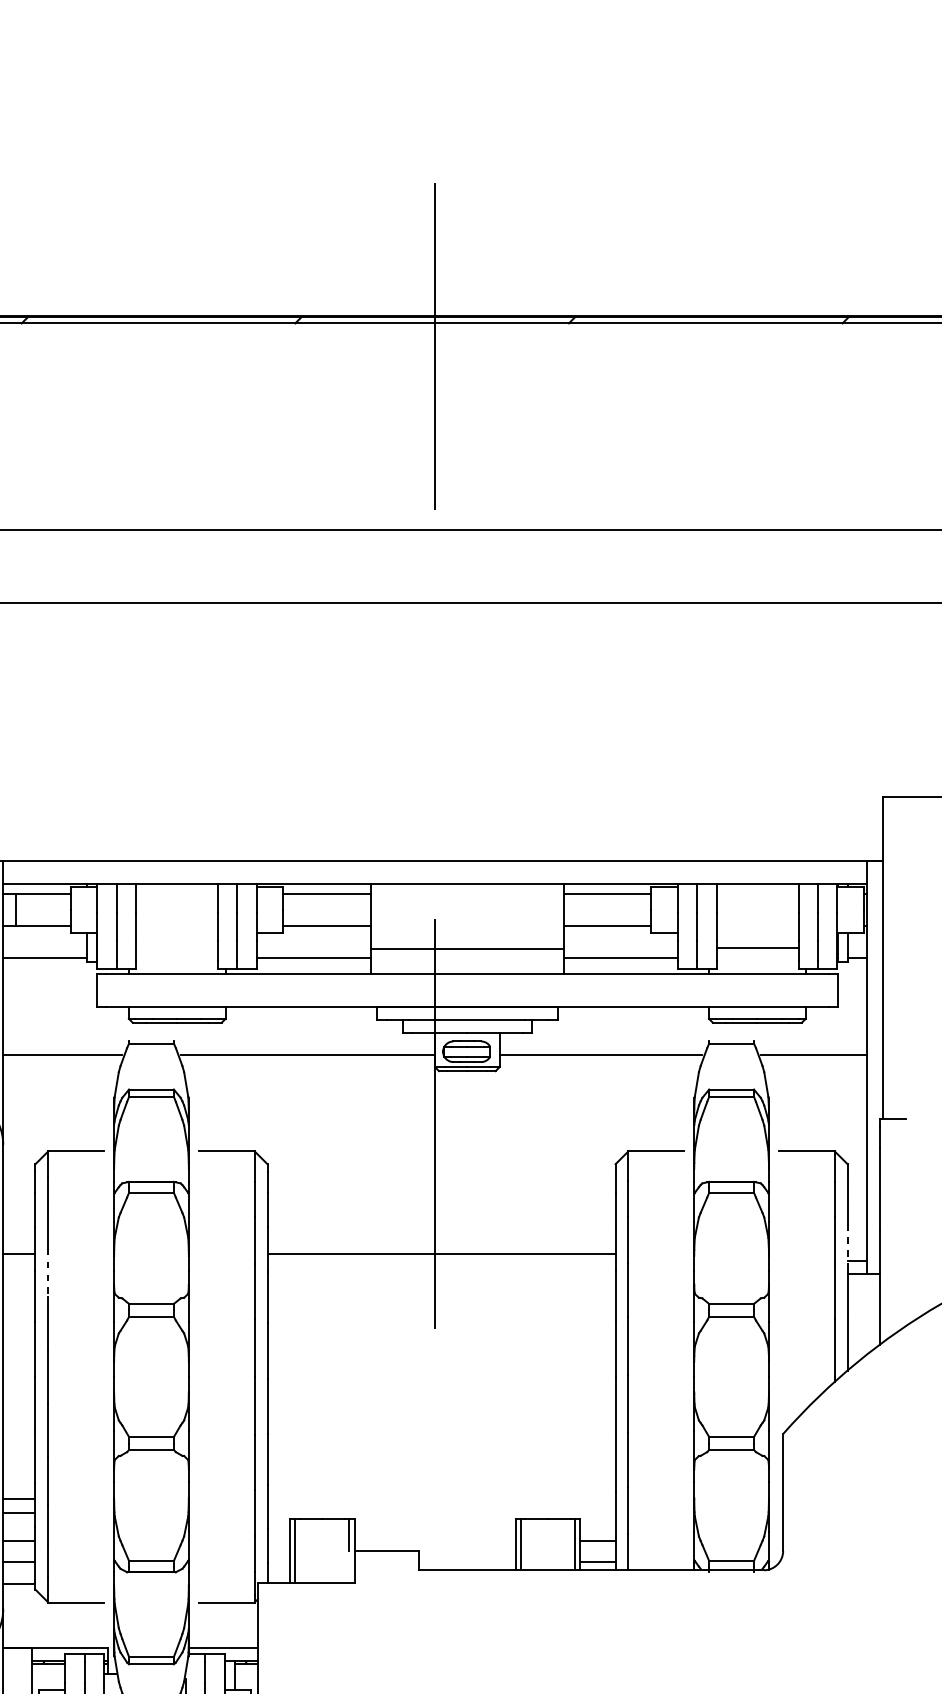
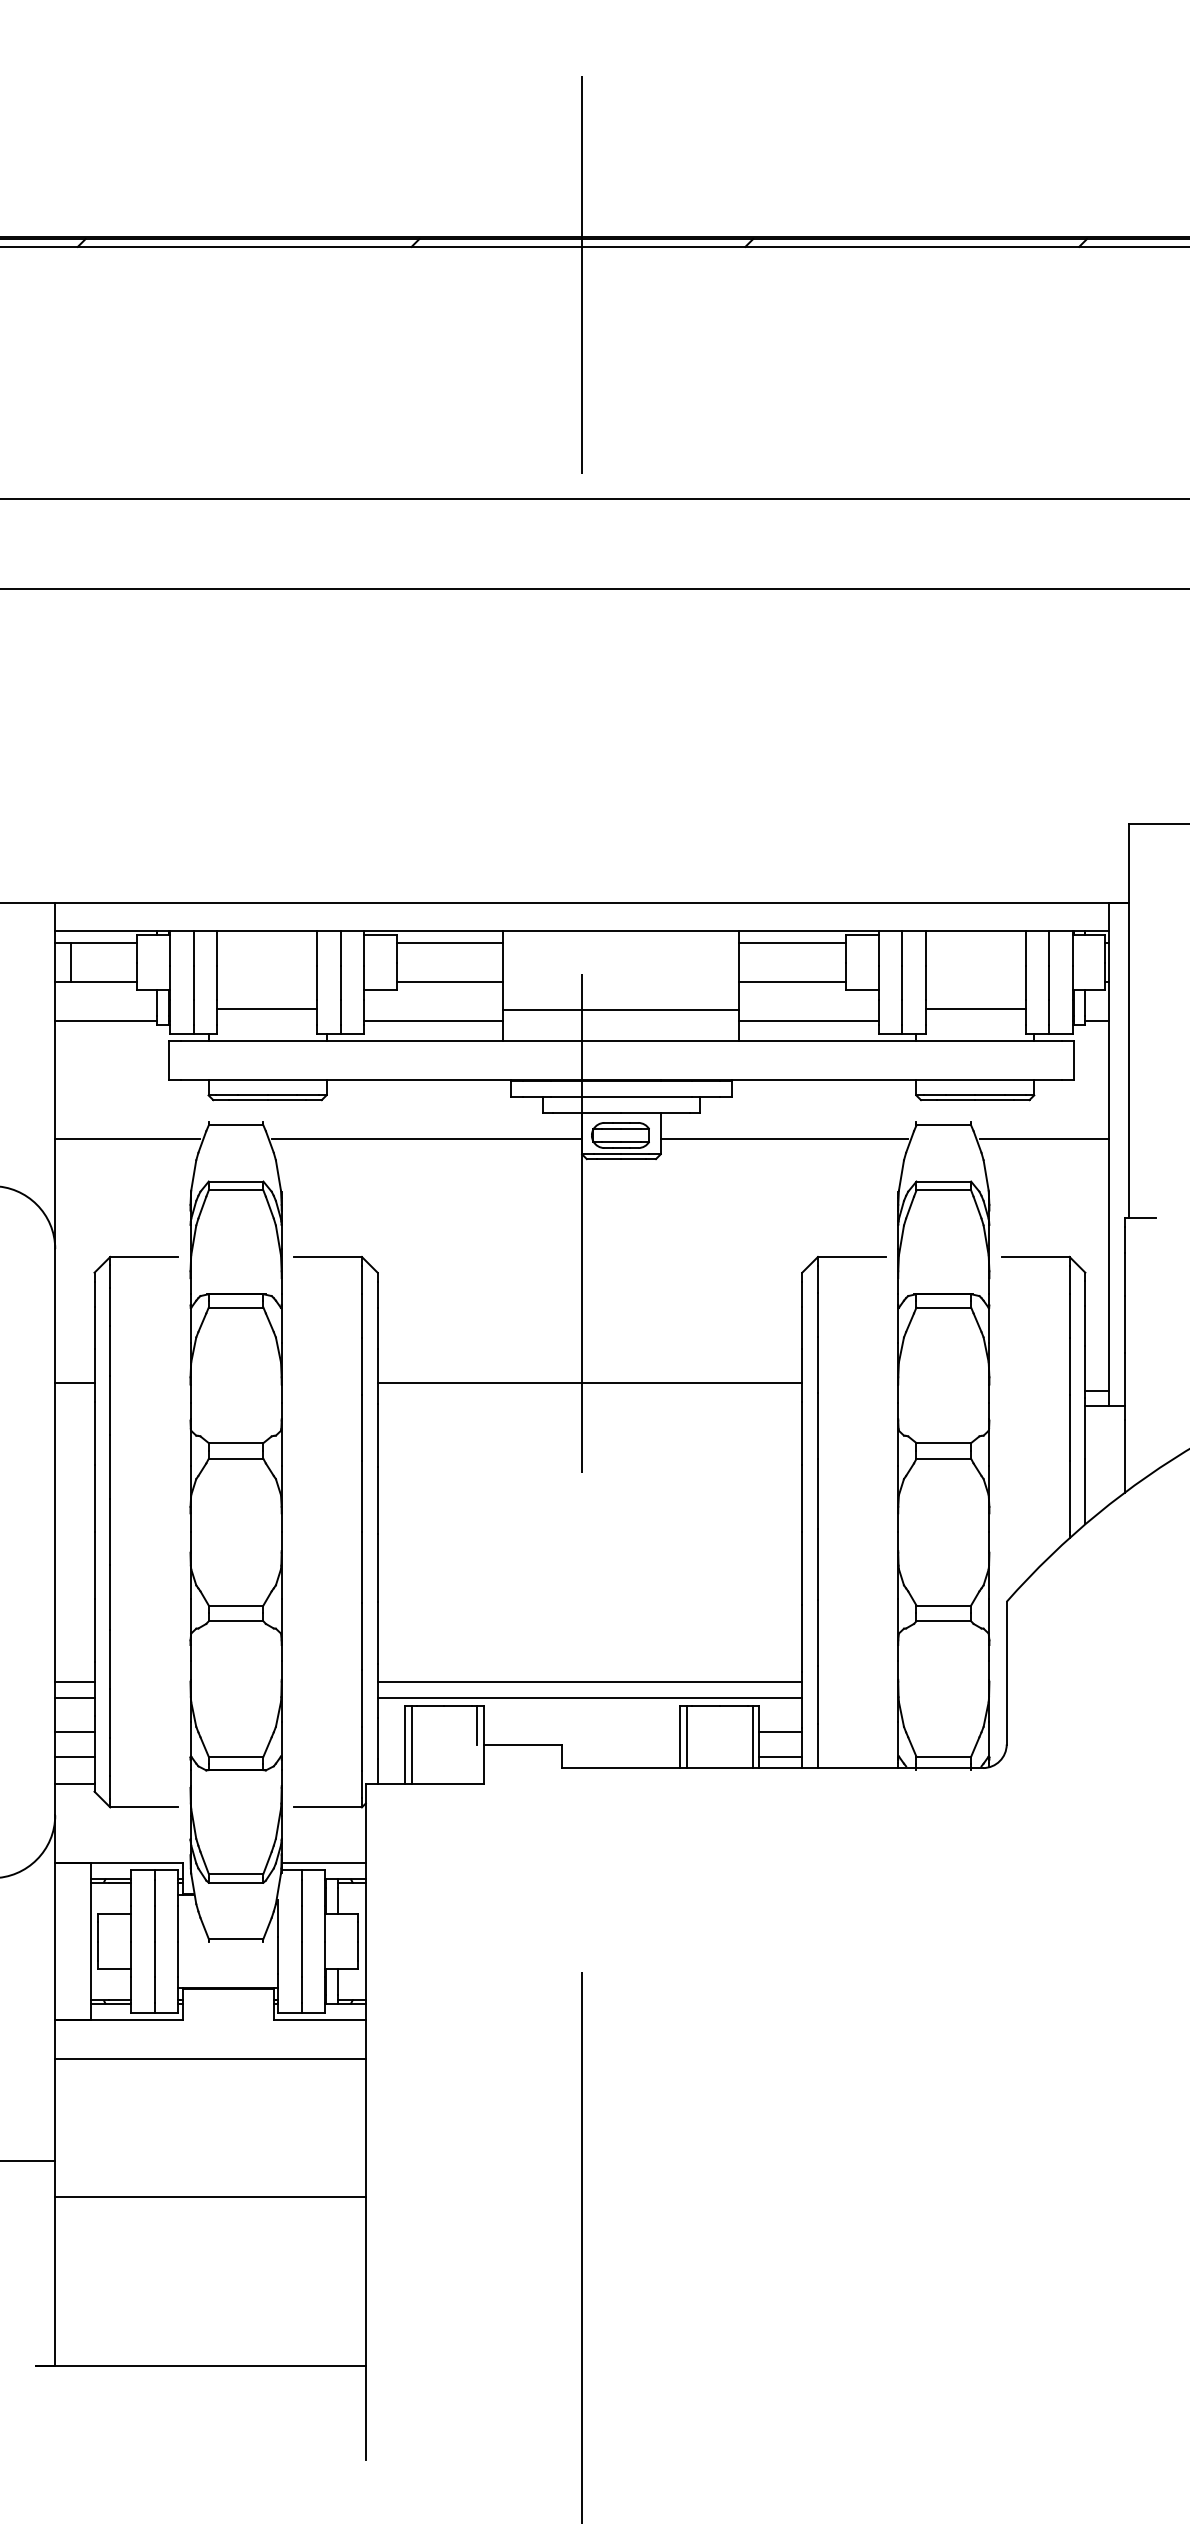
line: (177, 948) -> (267, 1009), added
line: (847, 1246) -> (1085, 1372), dashed -> solid
line: (48, 1273) -> (110, 1405), dashed -> solid
line: (441, 1499) -> (589, 1681), added
line: (441, 1512) -> (589, 1697), added

